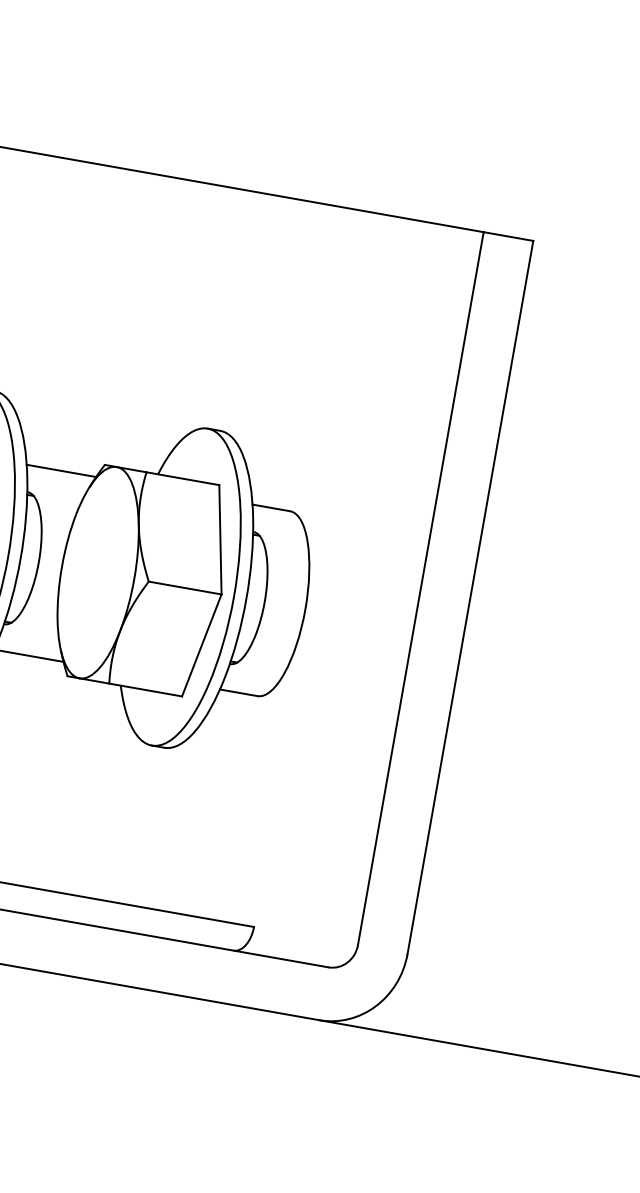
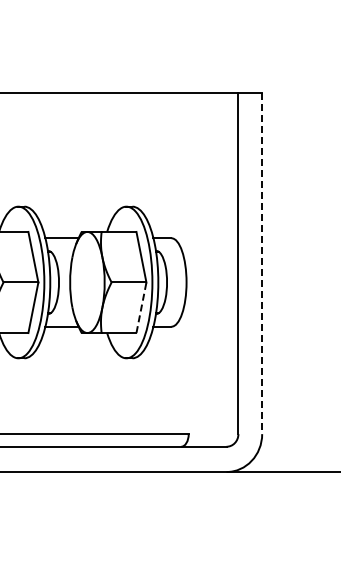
line: (471, 597) -> (262, 263), solid -> dashed
line: (202, 644) -> (141, 307), solid -> dashed

